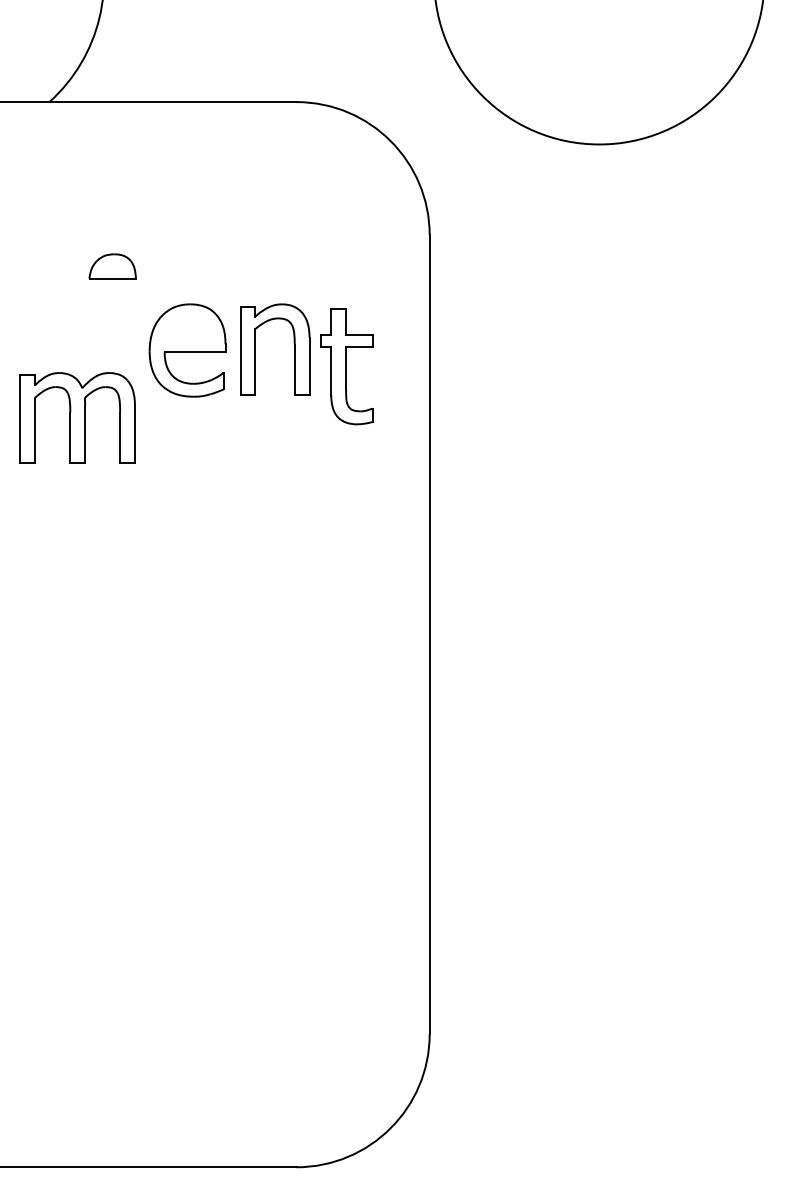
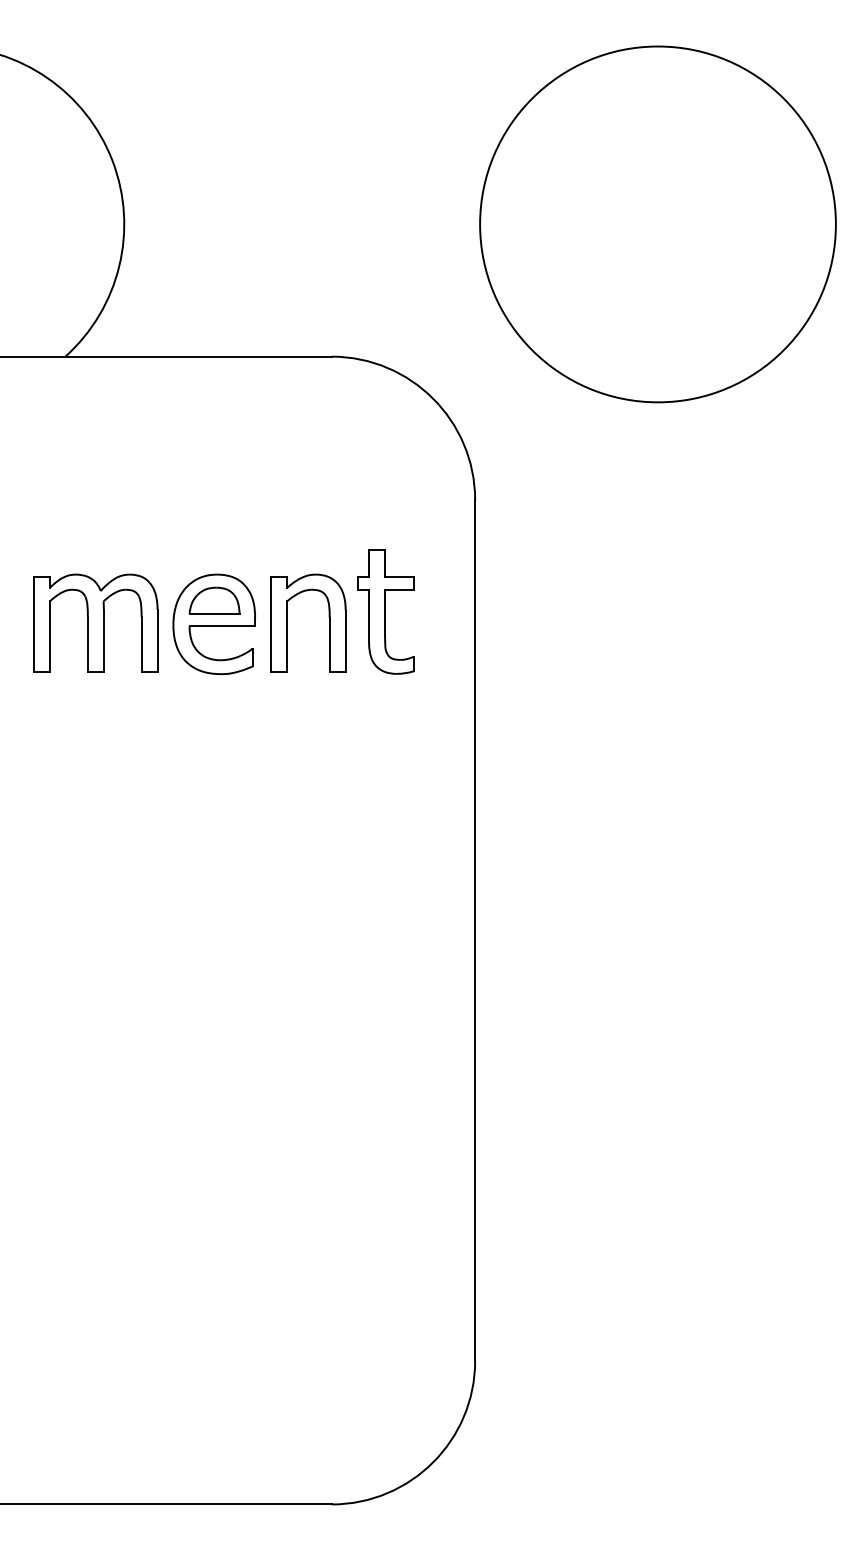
part: (112, 266) -> (214, 600), moved
part: (346, 366) -> (385, 611), moved
part: (77, 417) -> (95, 622), moved

